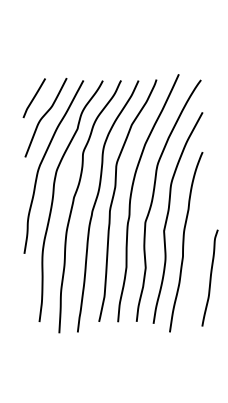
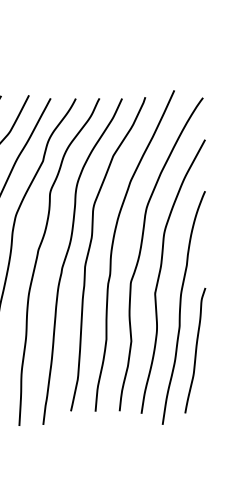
curve: (209, 277) -> (194, 349), moved

